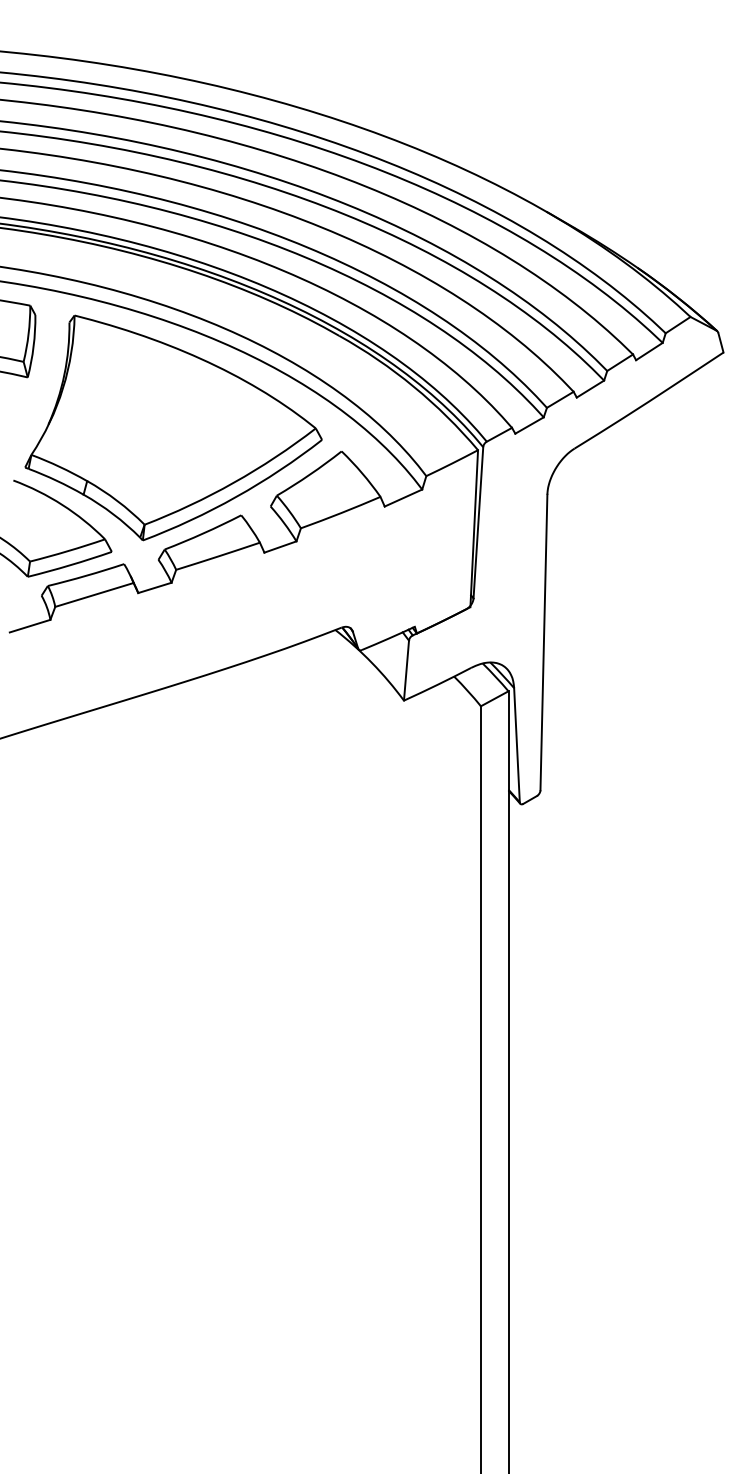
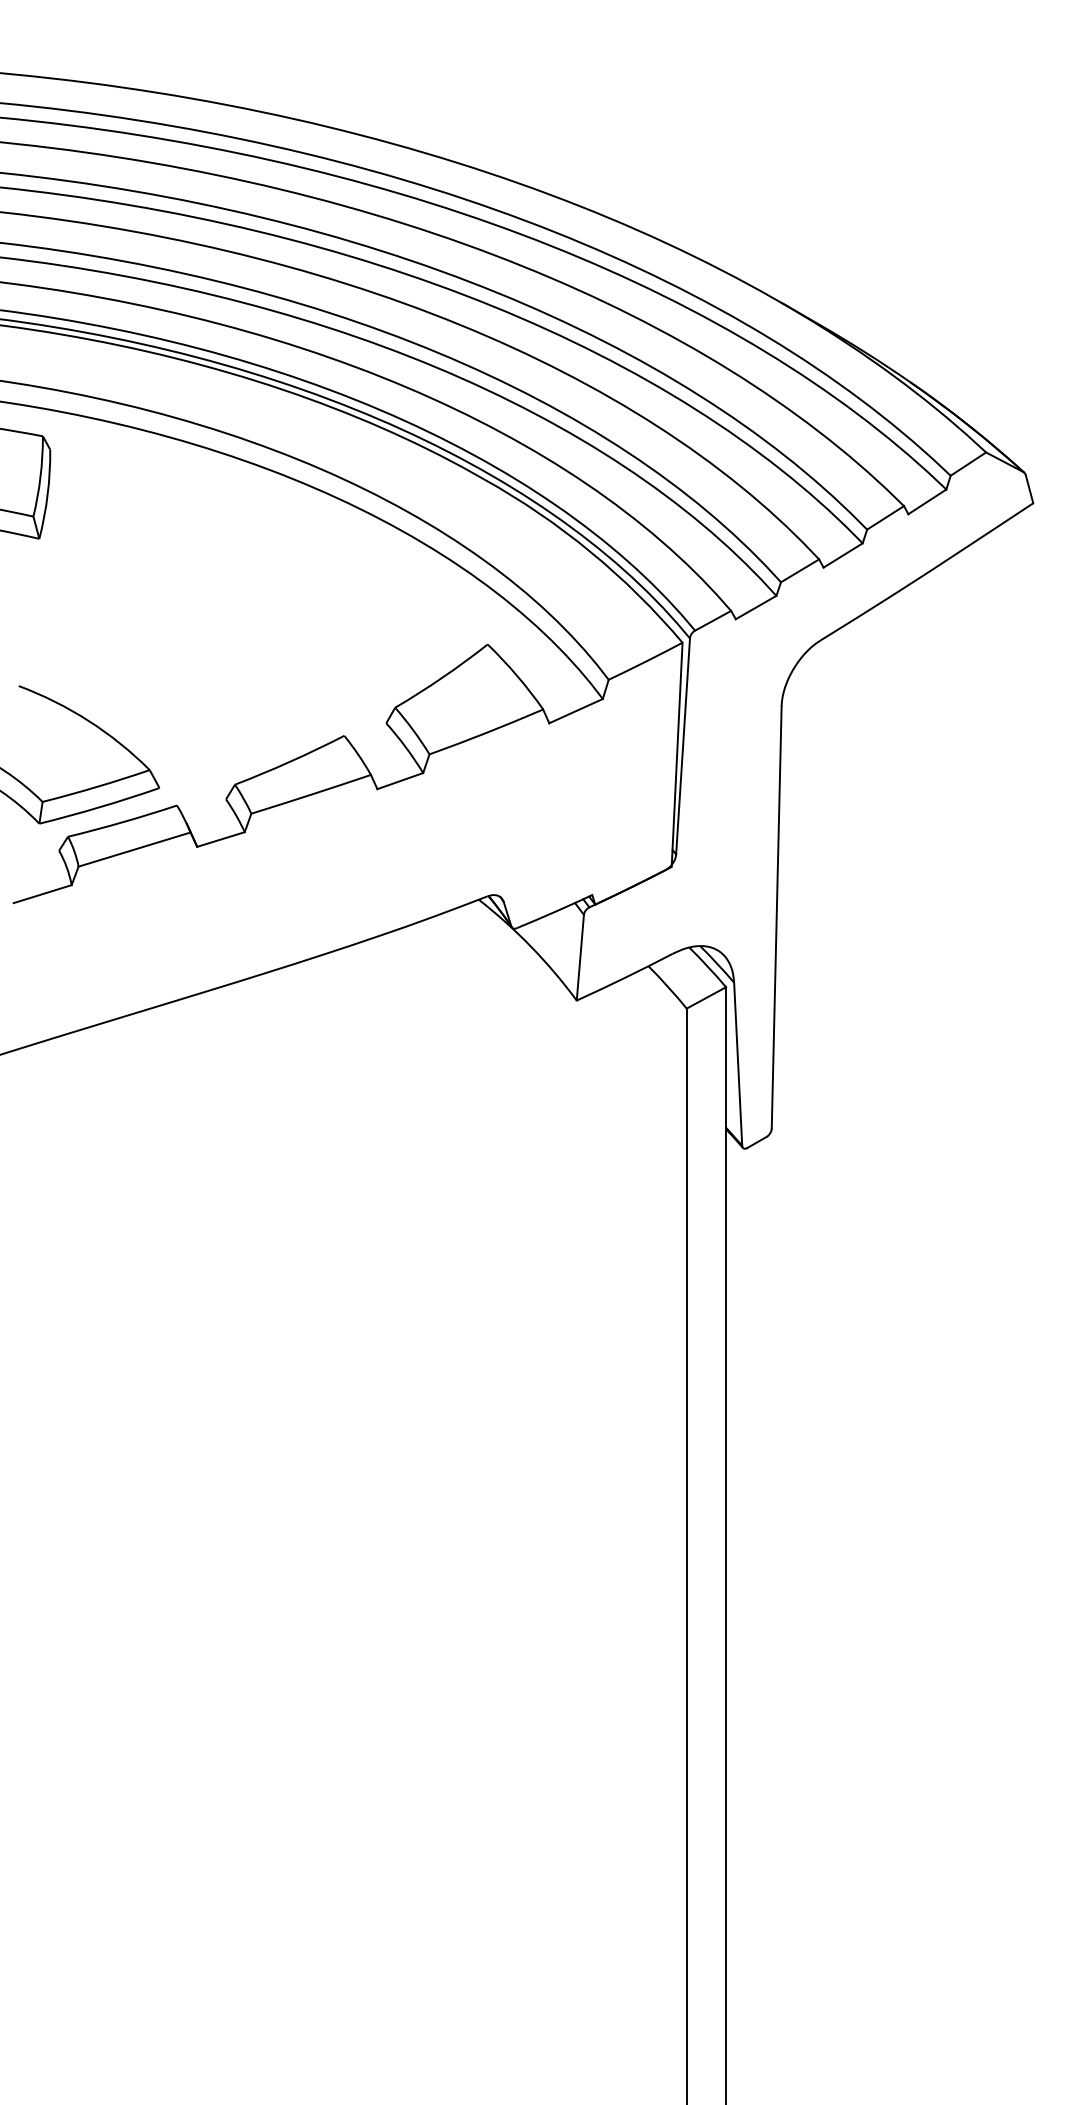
part: (173, 427) -> (247, 610), removed

